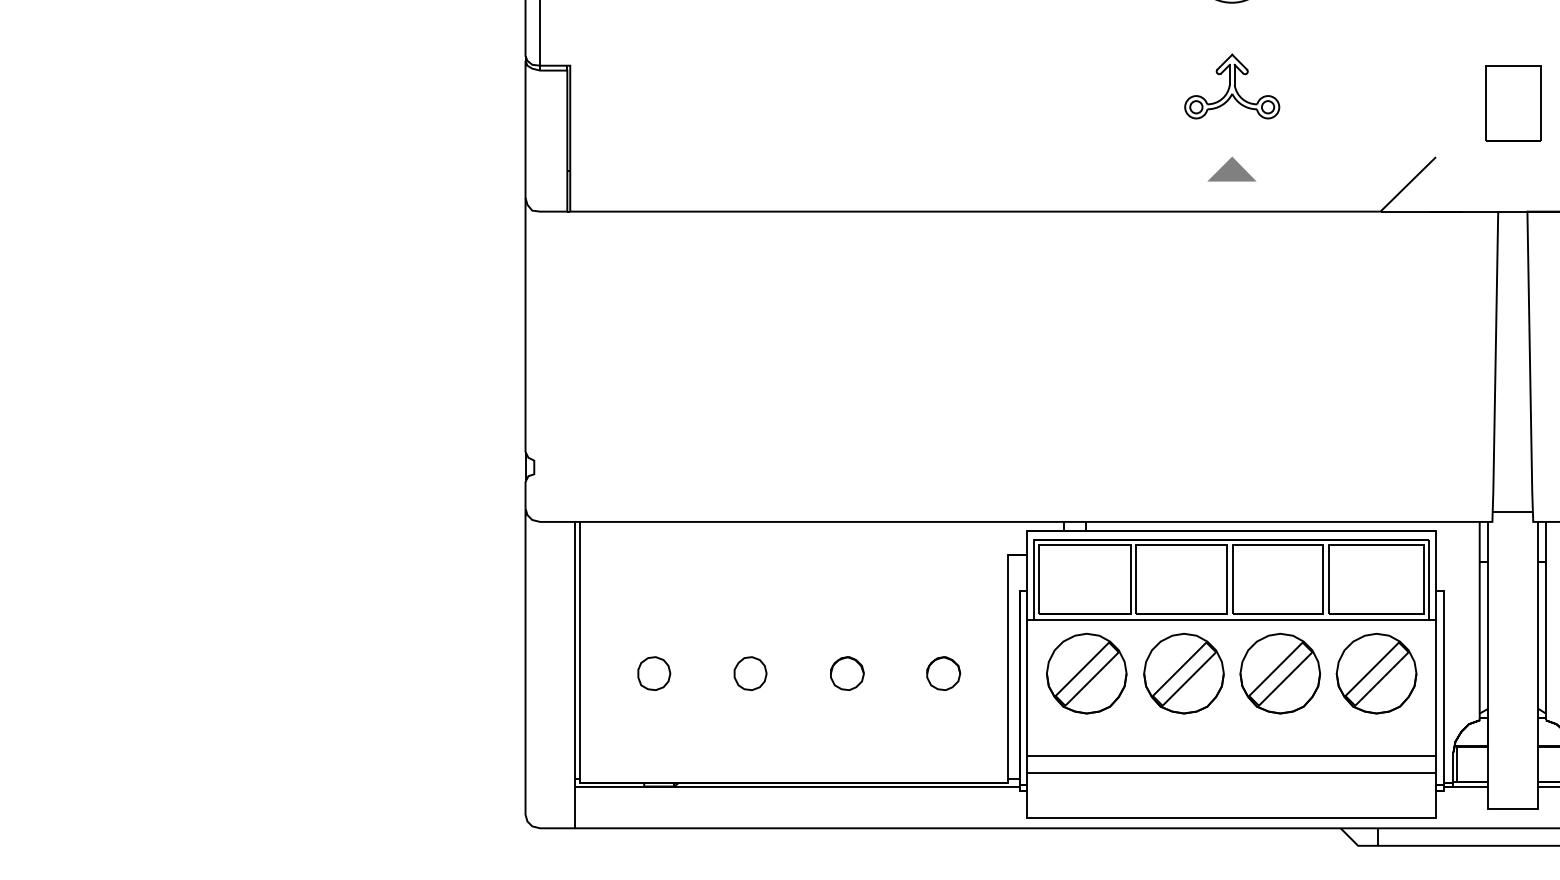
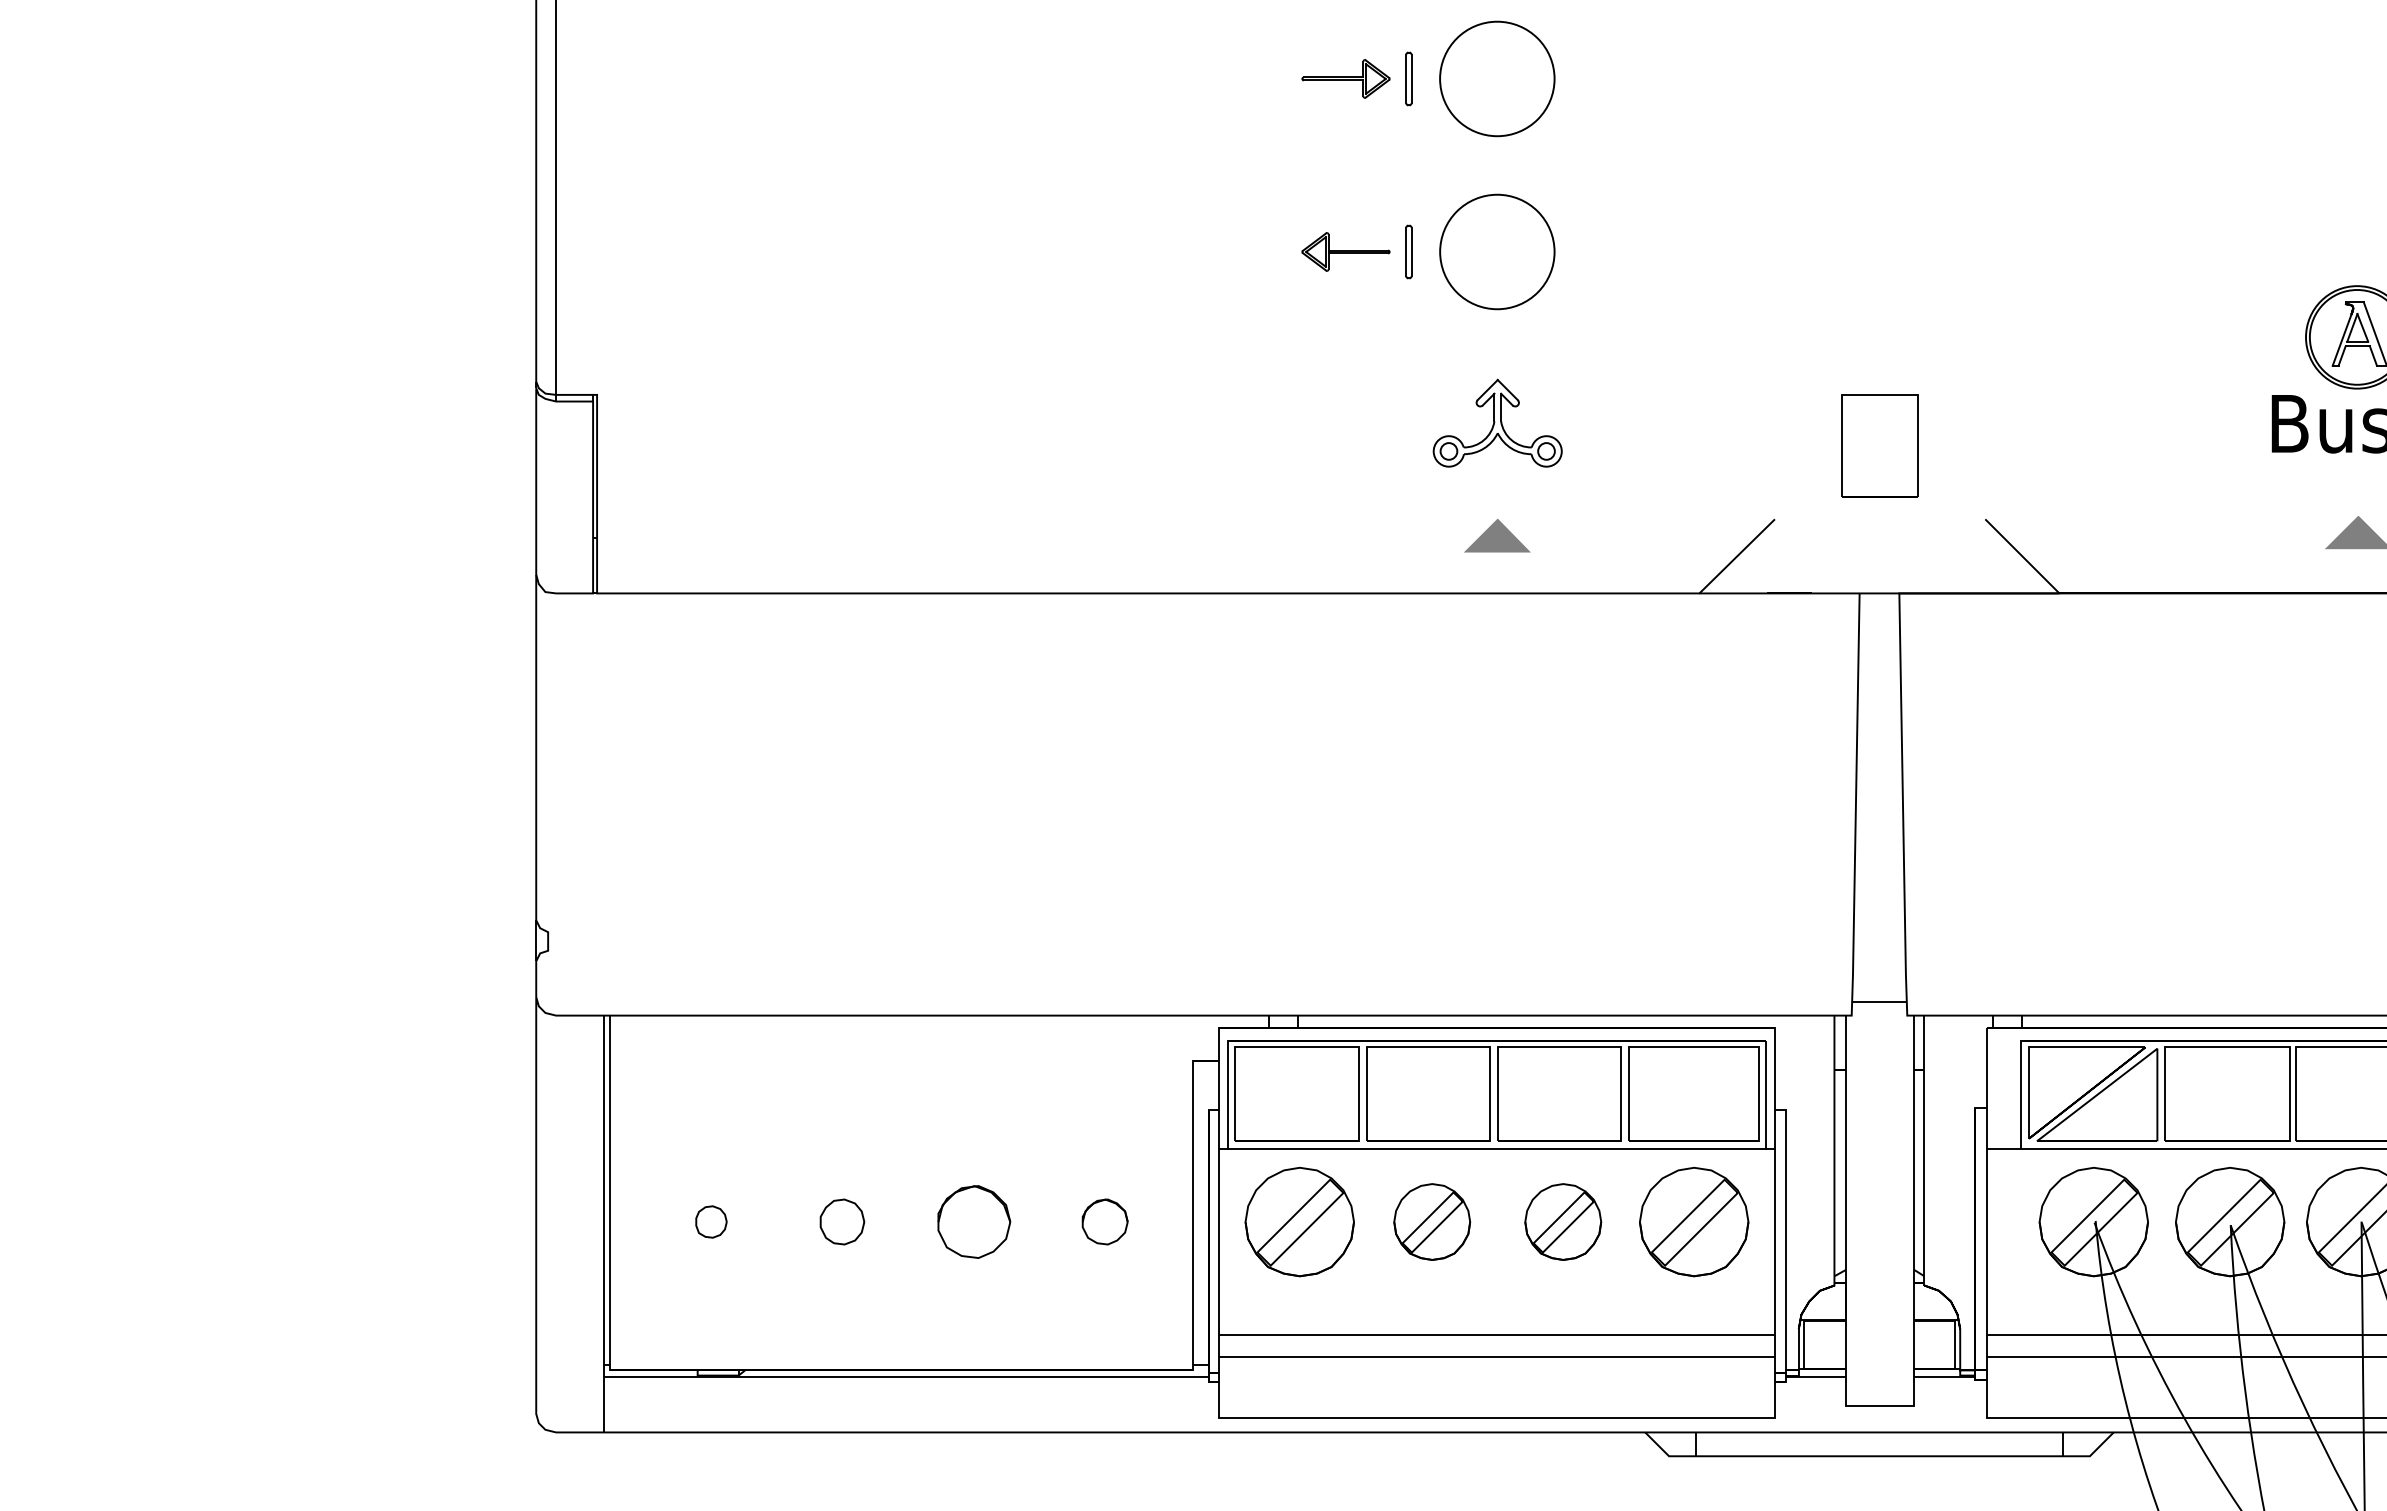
part: (654, 673) -> (711, 1221), size x0.7
part: (846, 673) -> (973, 1221), size x1.6
part: (1184, 673) -> (1432, 1221), size x0.7
part: (1280, 673) -> (1563, 1221), size x0.7

